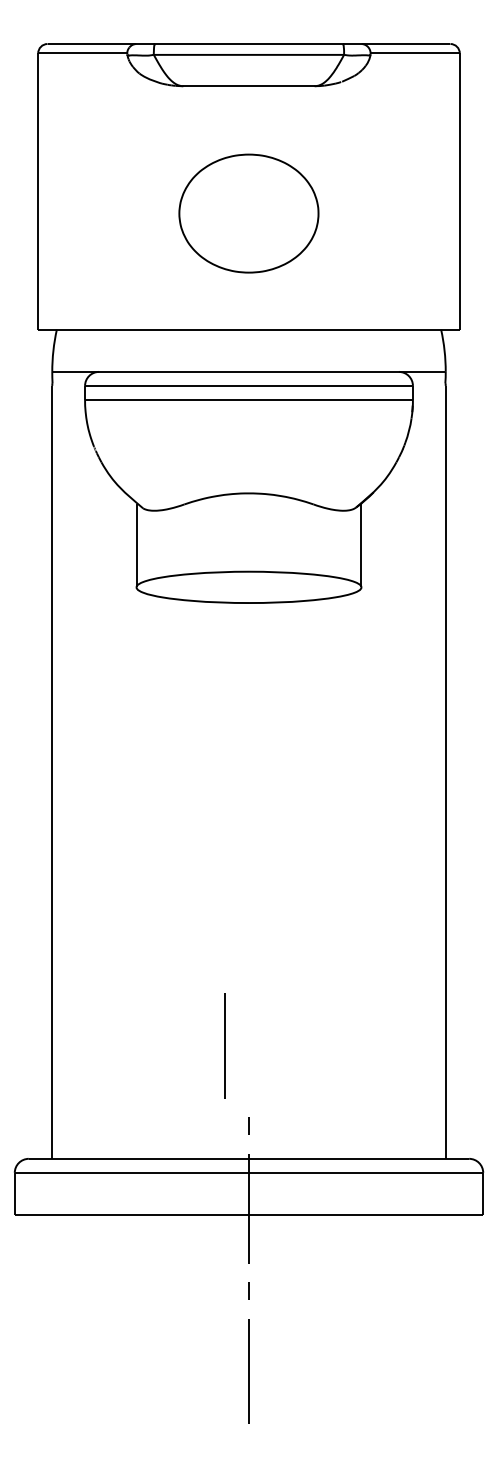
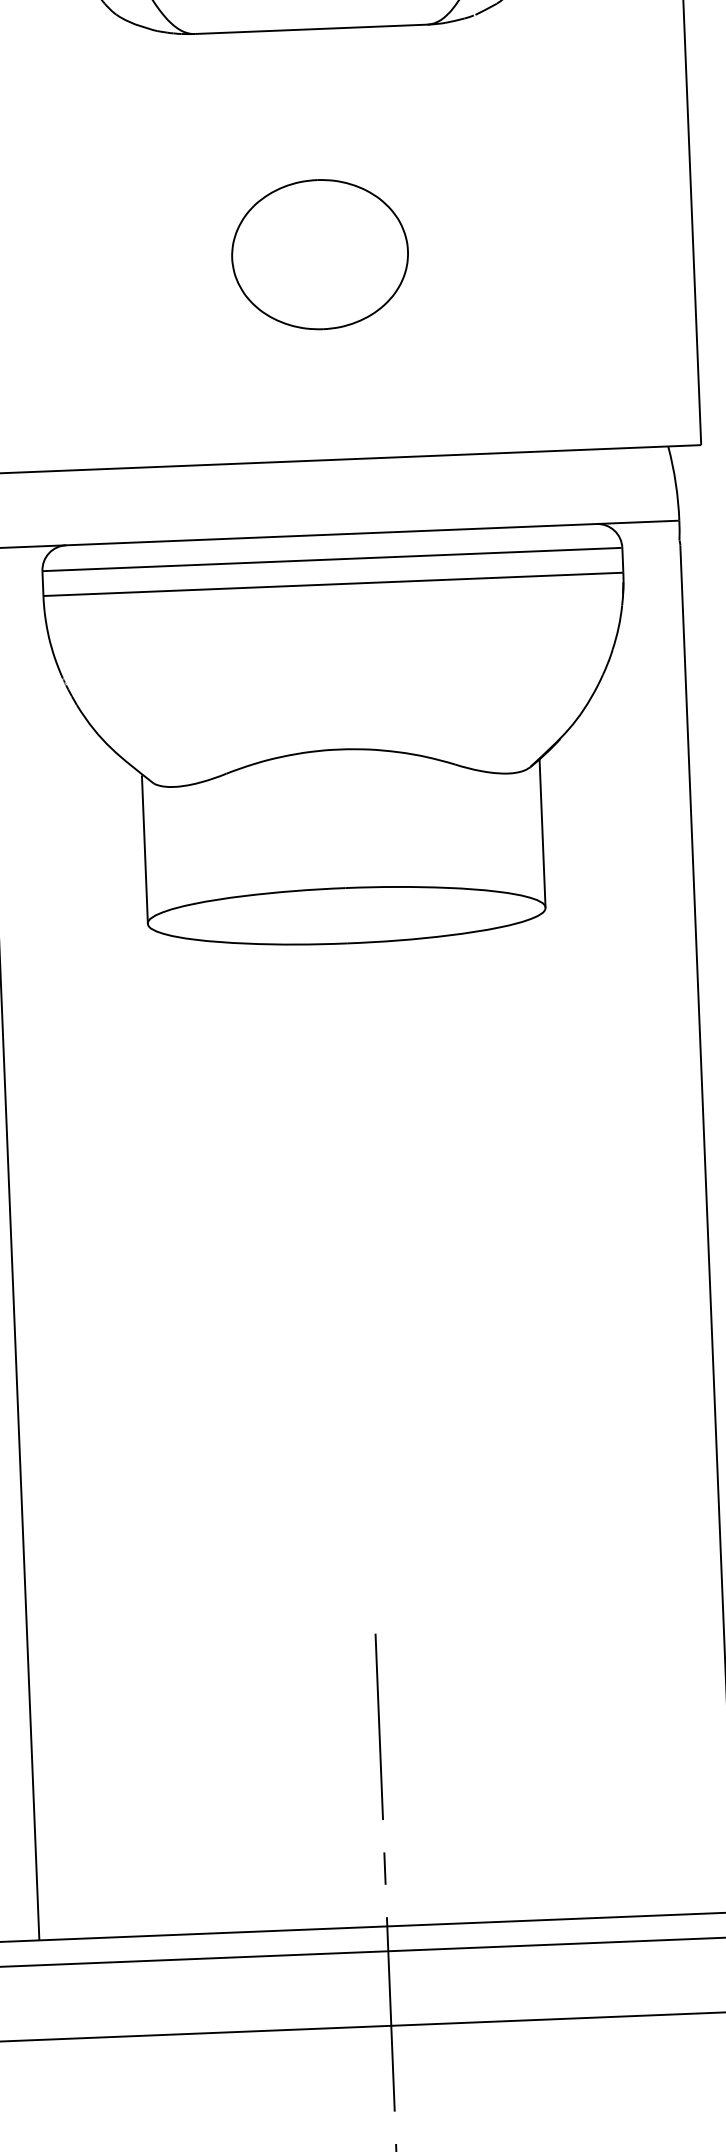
part: (248, 213) -> (319, 254), size x0.71
line: (224, 1045) -> (378, 1725), moved

